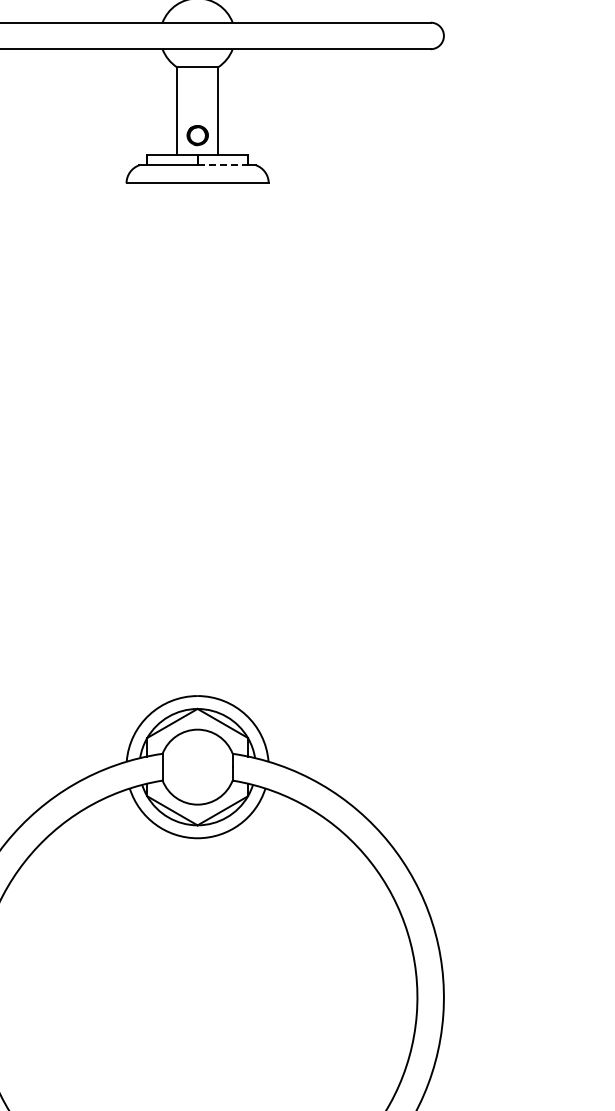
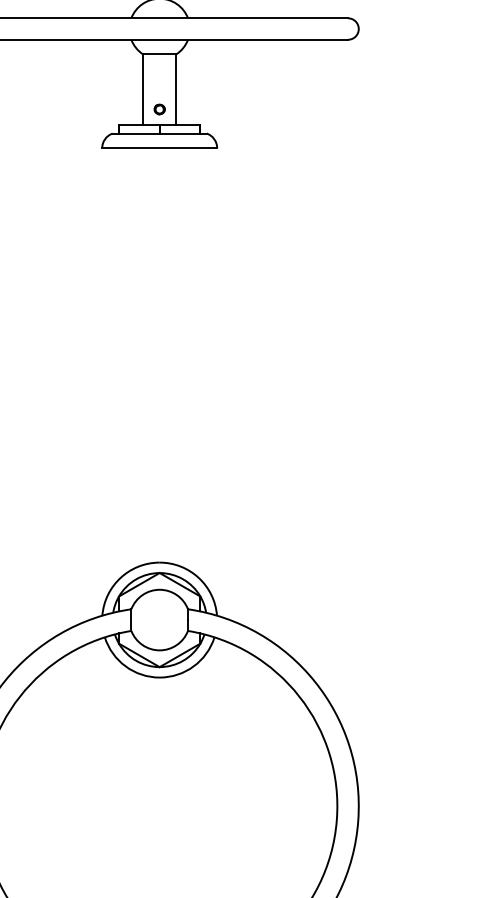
part: (197, 135) -> (159, 109), size x0.62
line: (223, 165) -> (180, 133), dashed -> solid

